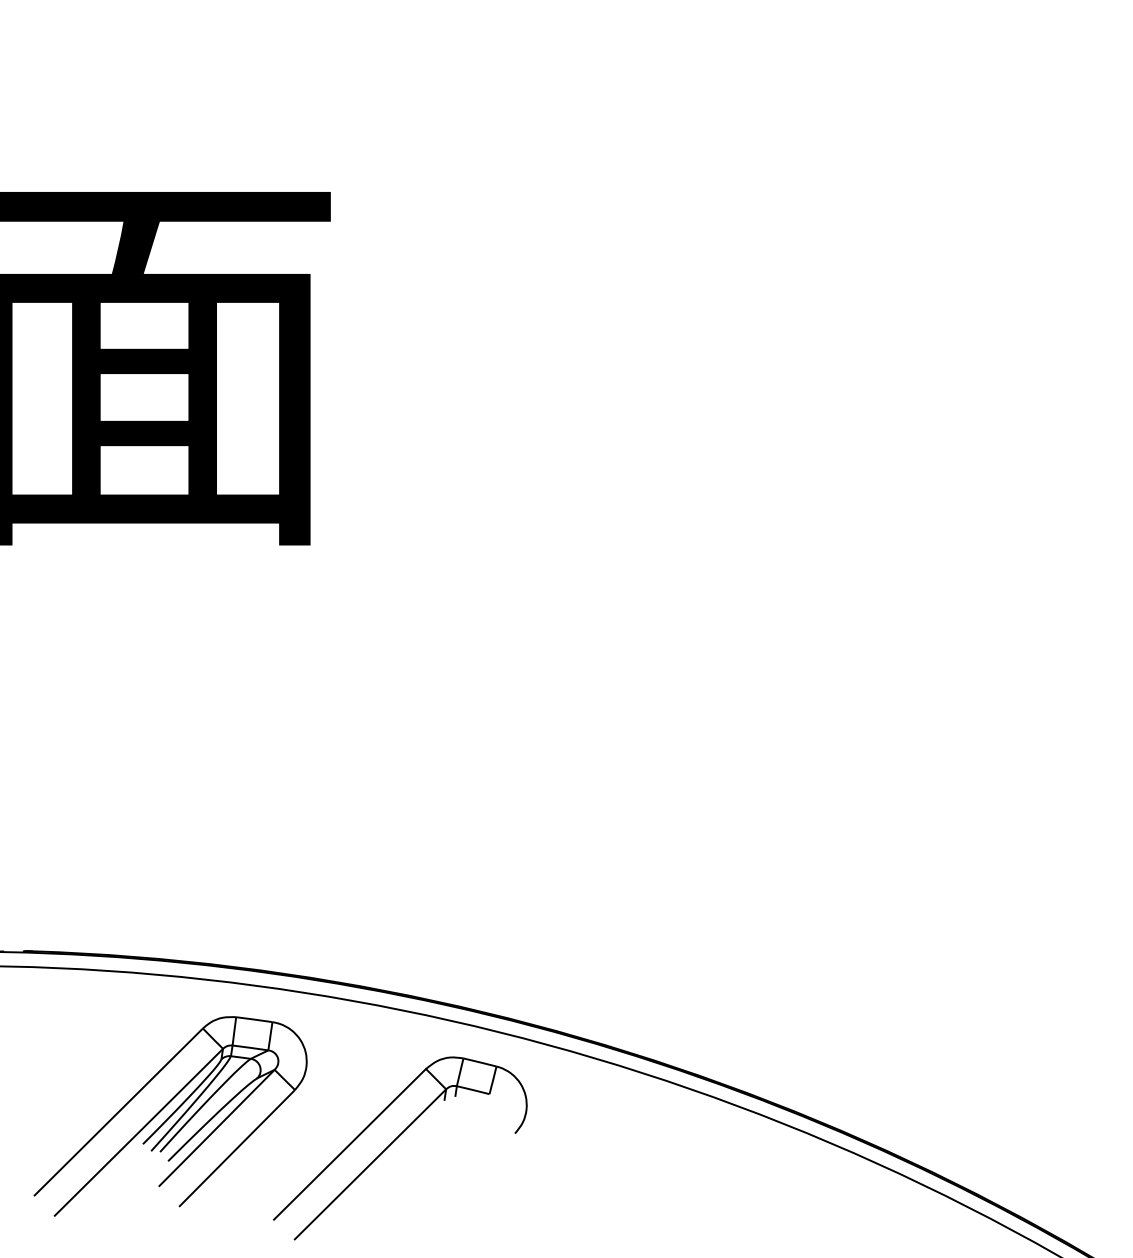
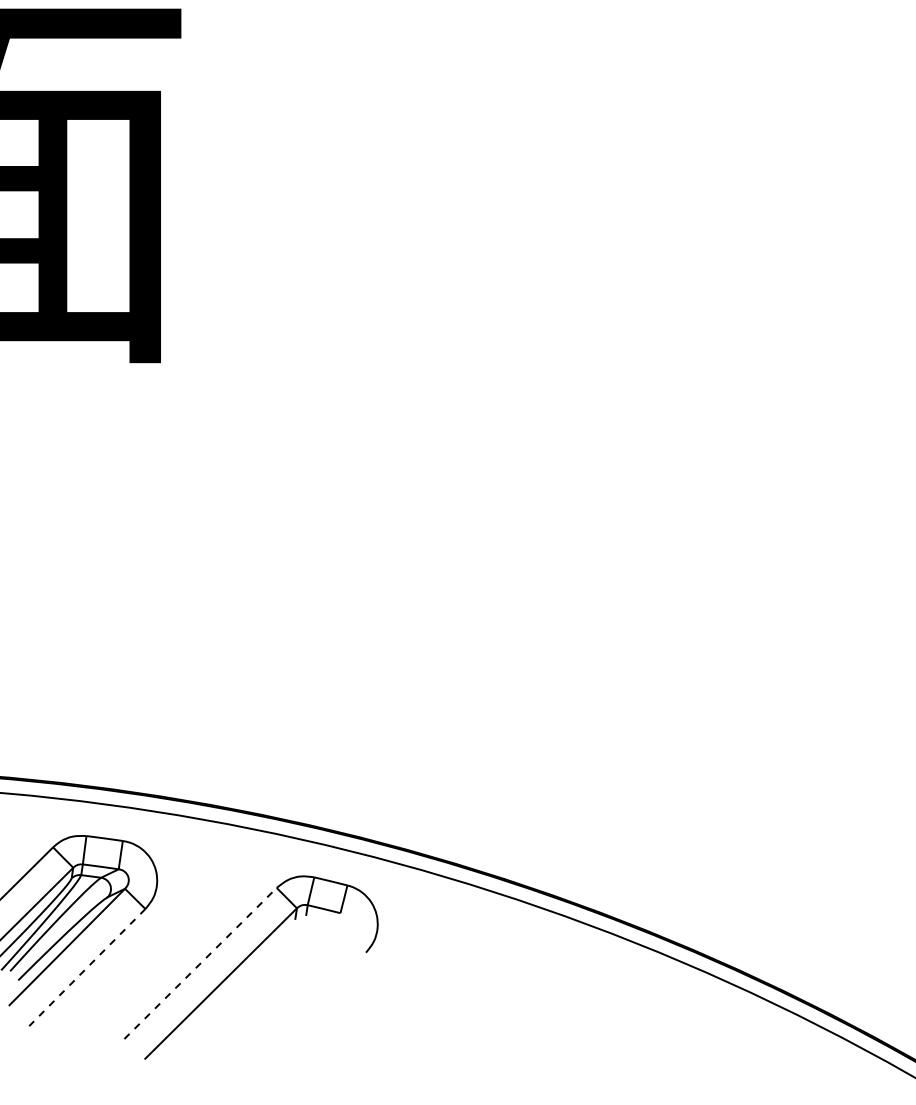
line: (350, 1143) -> (201, 962), solid -> dashed
line: (237, 1148) -> (87, 967), solid -> dashed

